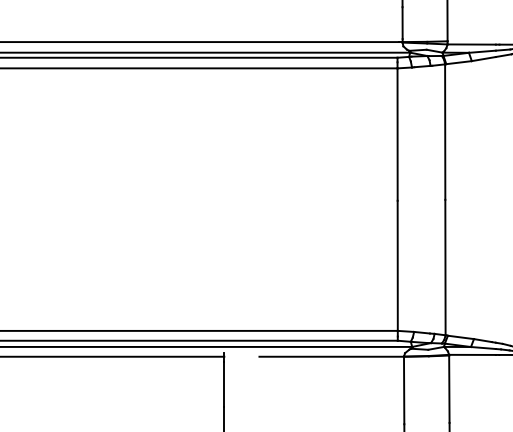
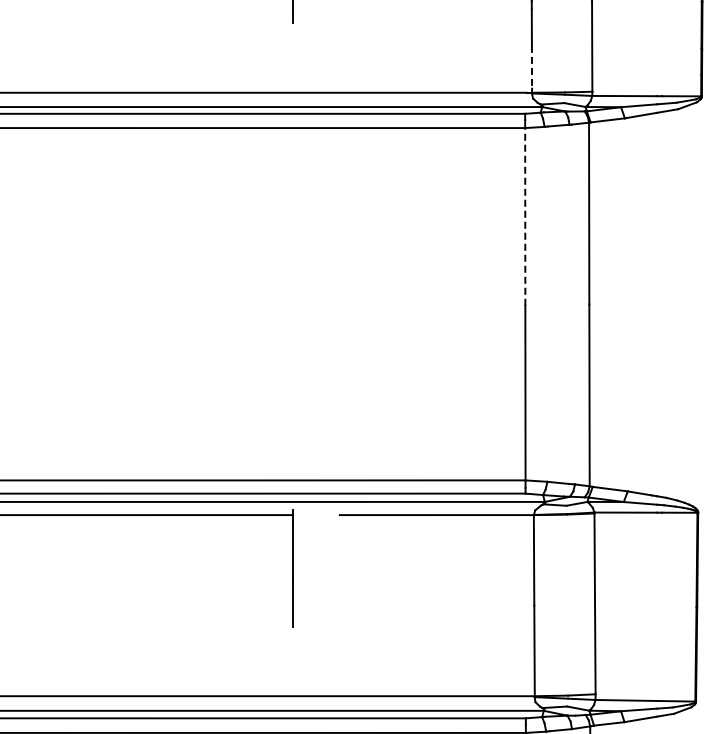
line: (402, 23) -> (531, 67), solid -> dashed
line: (397, 134) -> (525, 216), solid -> dashed

